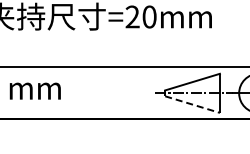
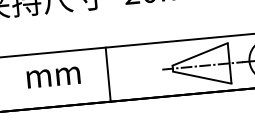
text: (34, 90) -> (52, 76), moved
line: (102, 93) -> (107, 74), added
line: (192, 104) -> (202, 77), dashed -> solid

